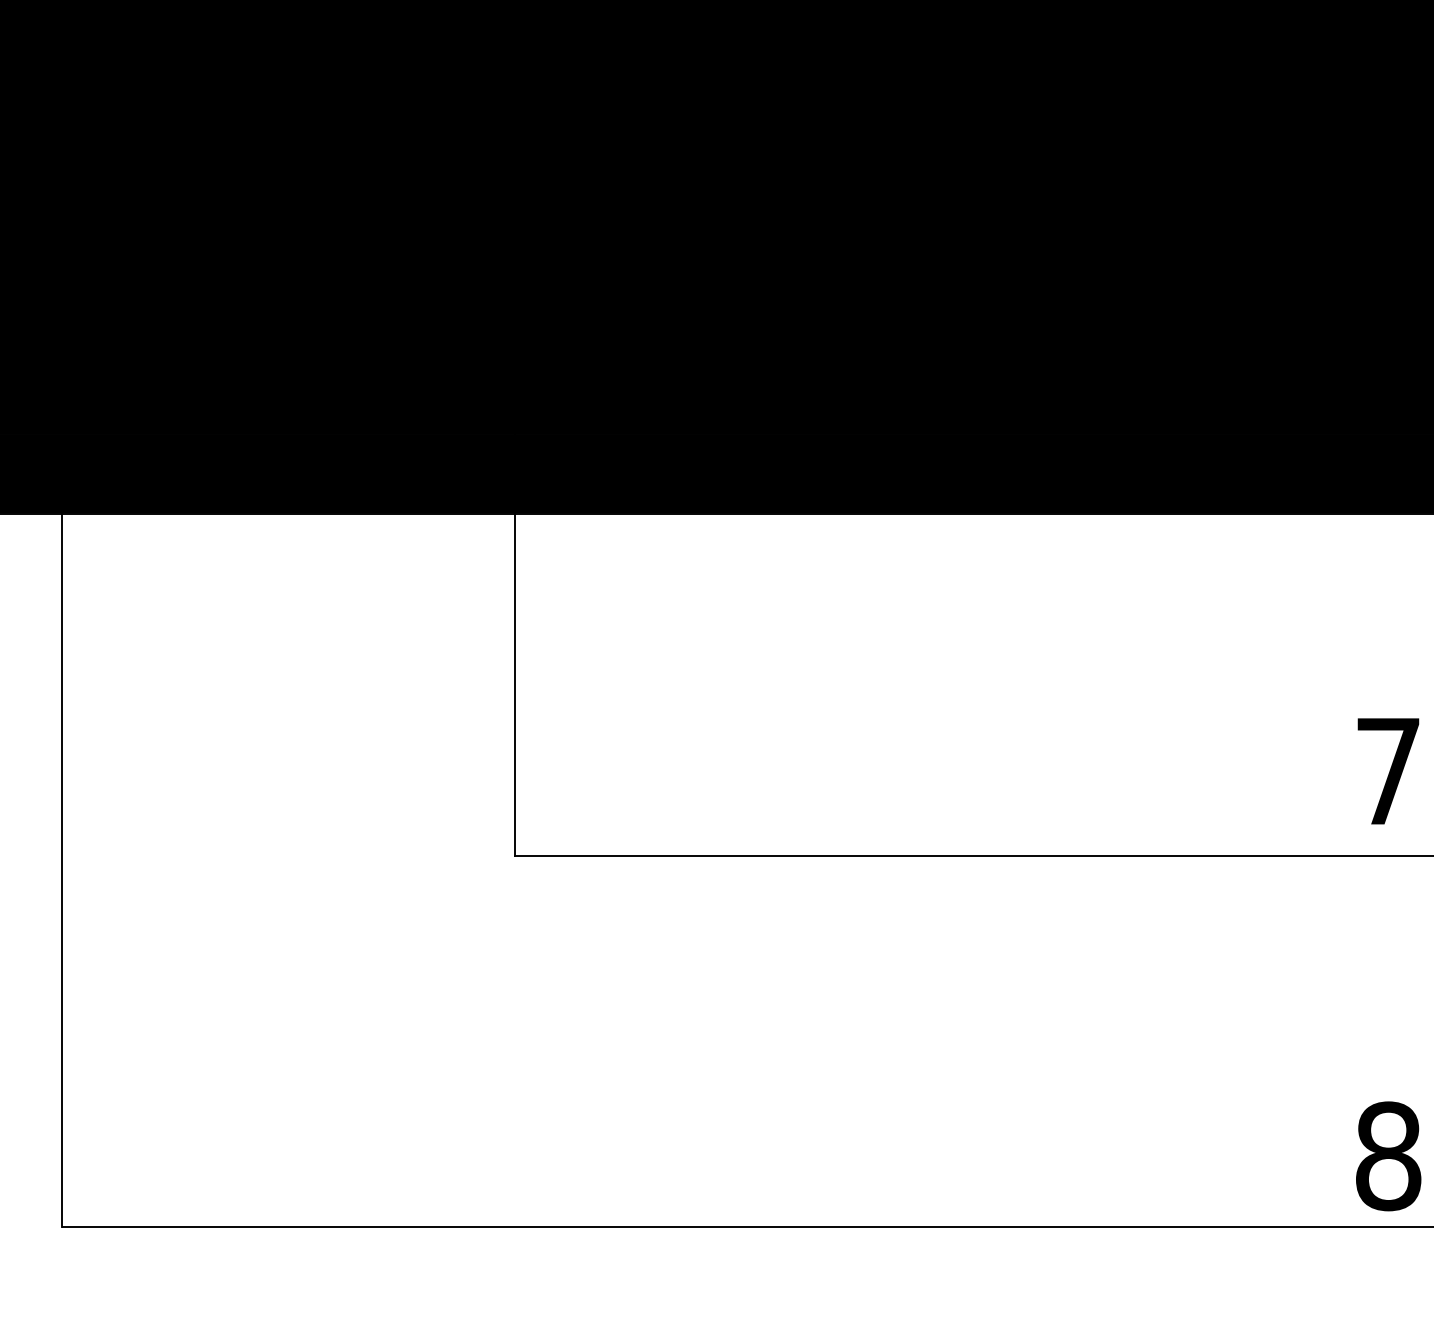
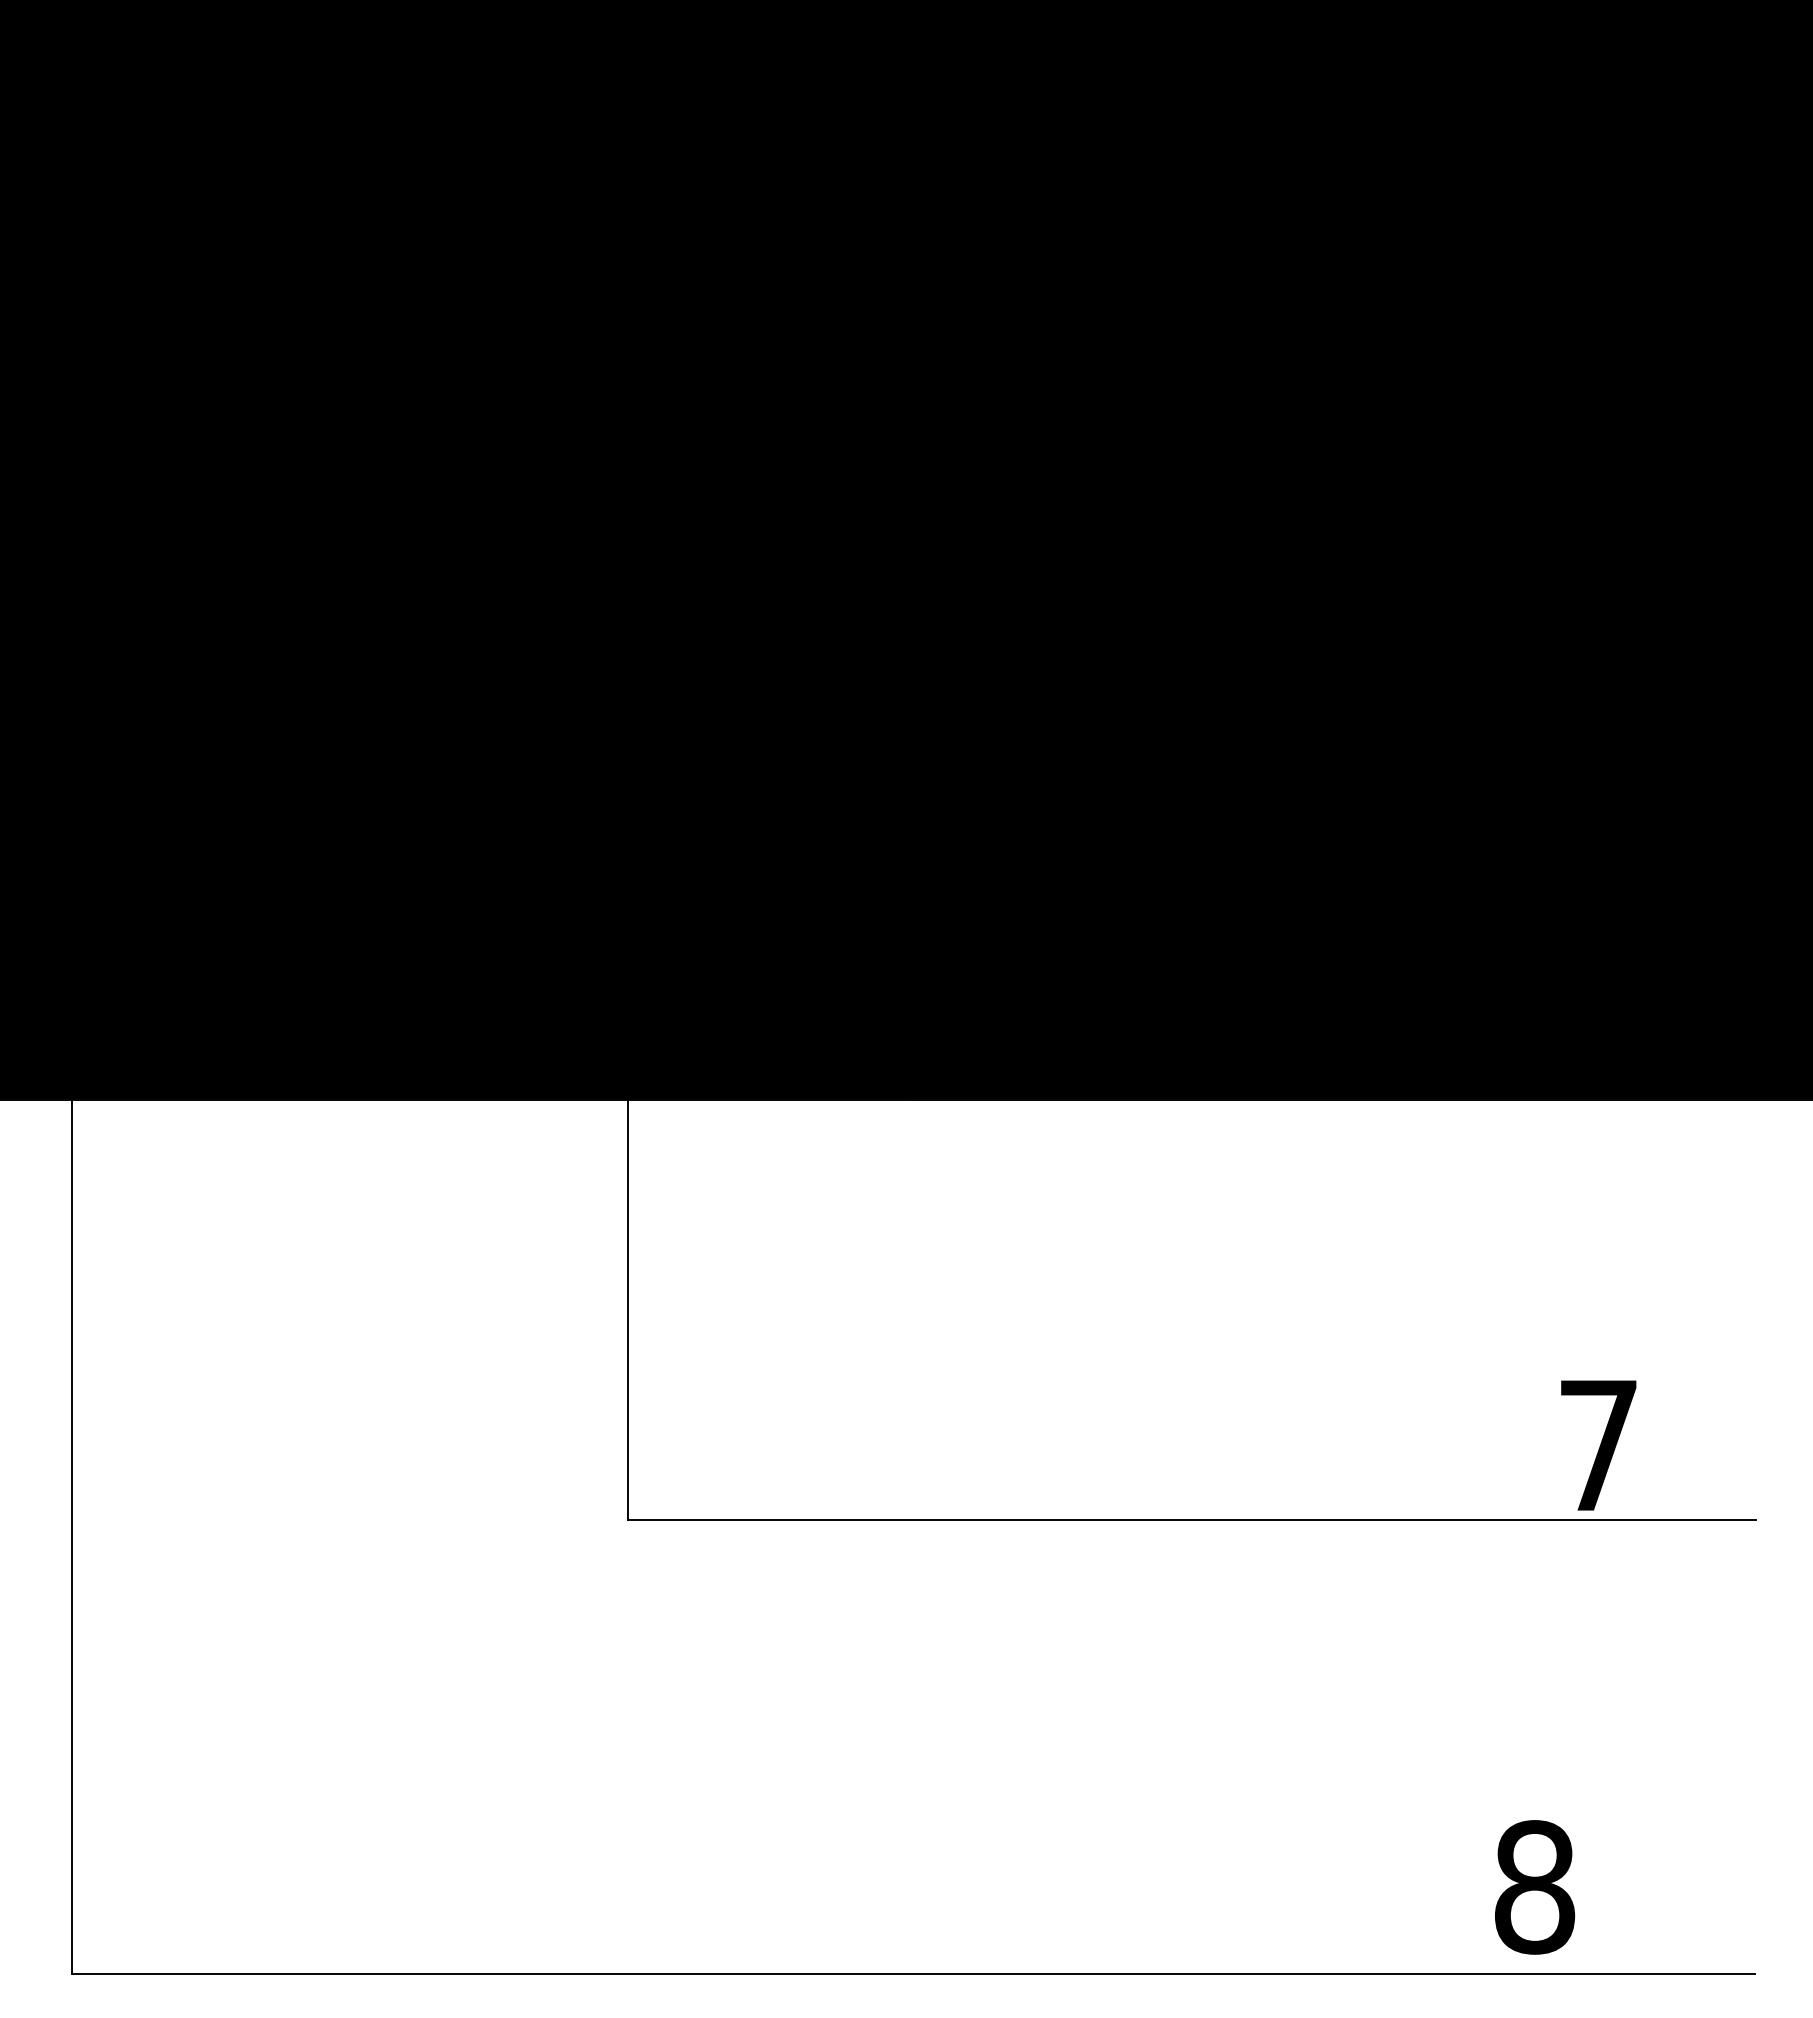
text: (1388, 771) -> (1598, 1445), moved
text: (1389, 1156) -> (1535, 1887), moved

